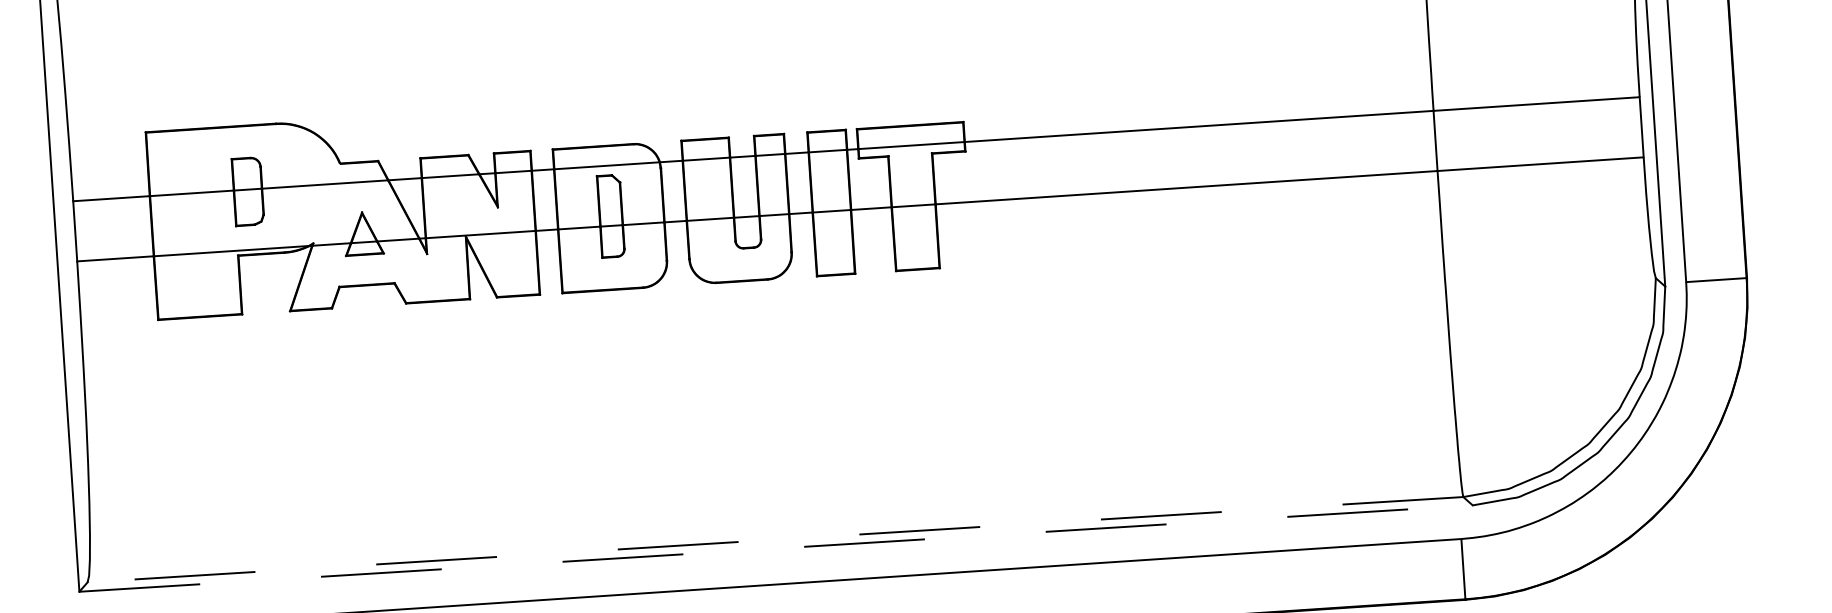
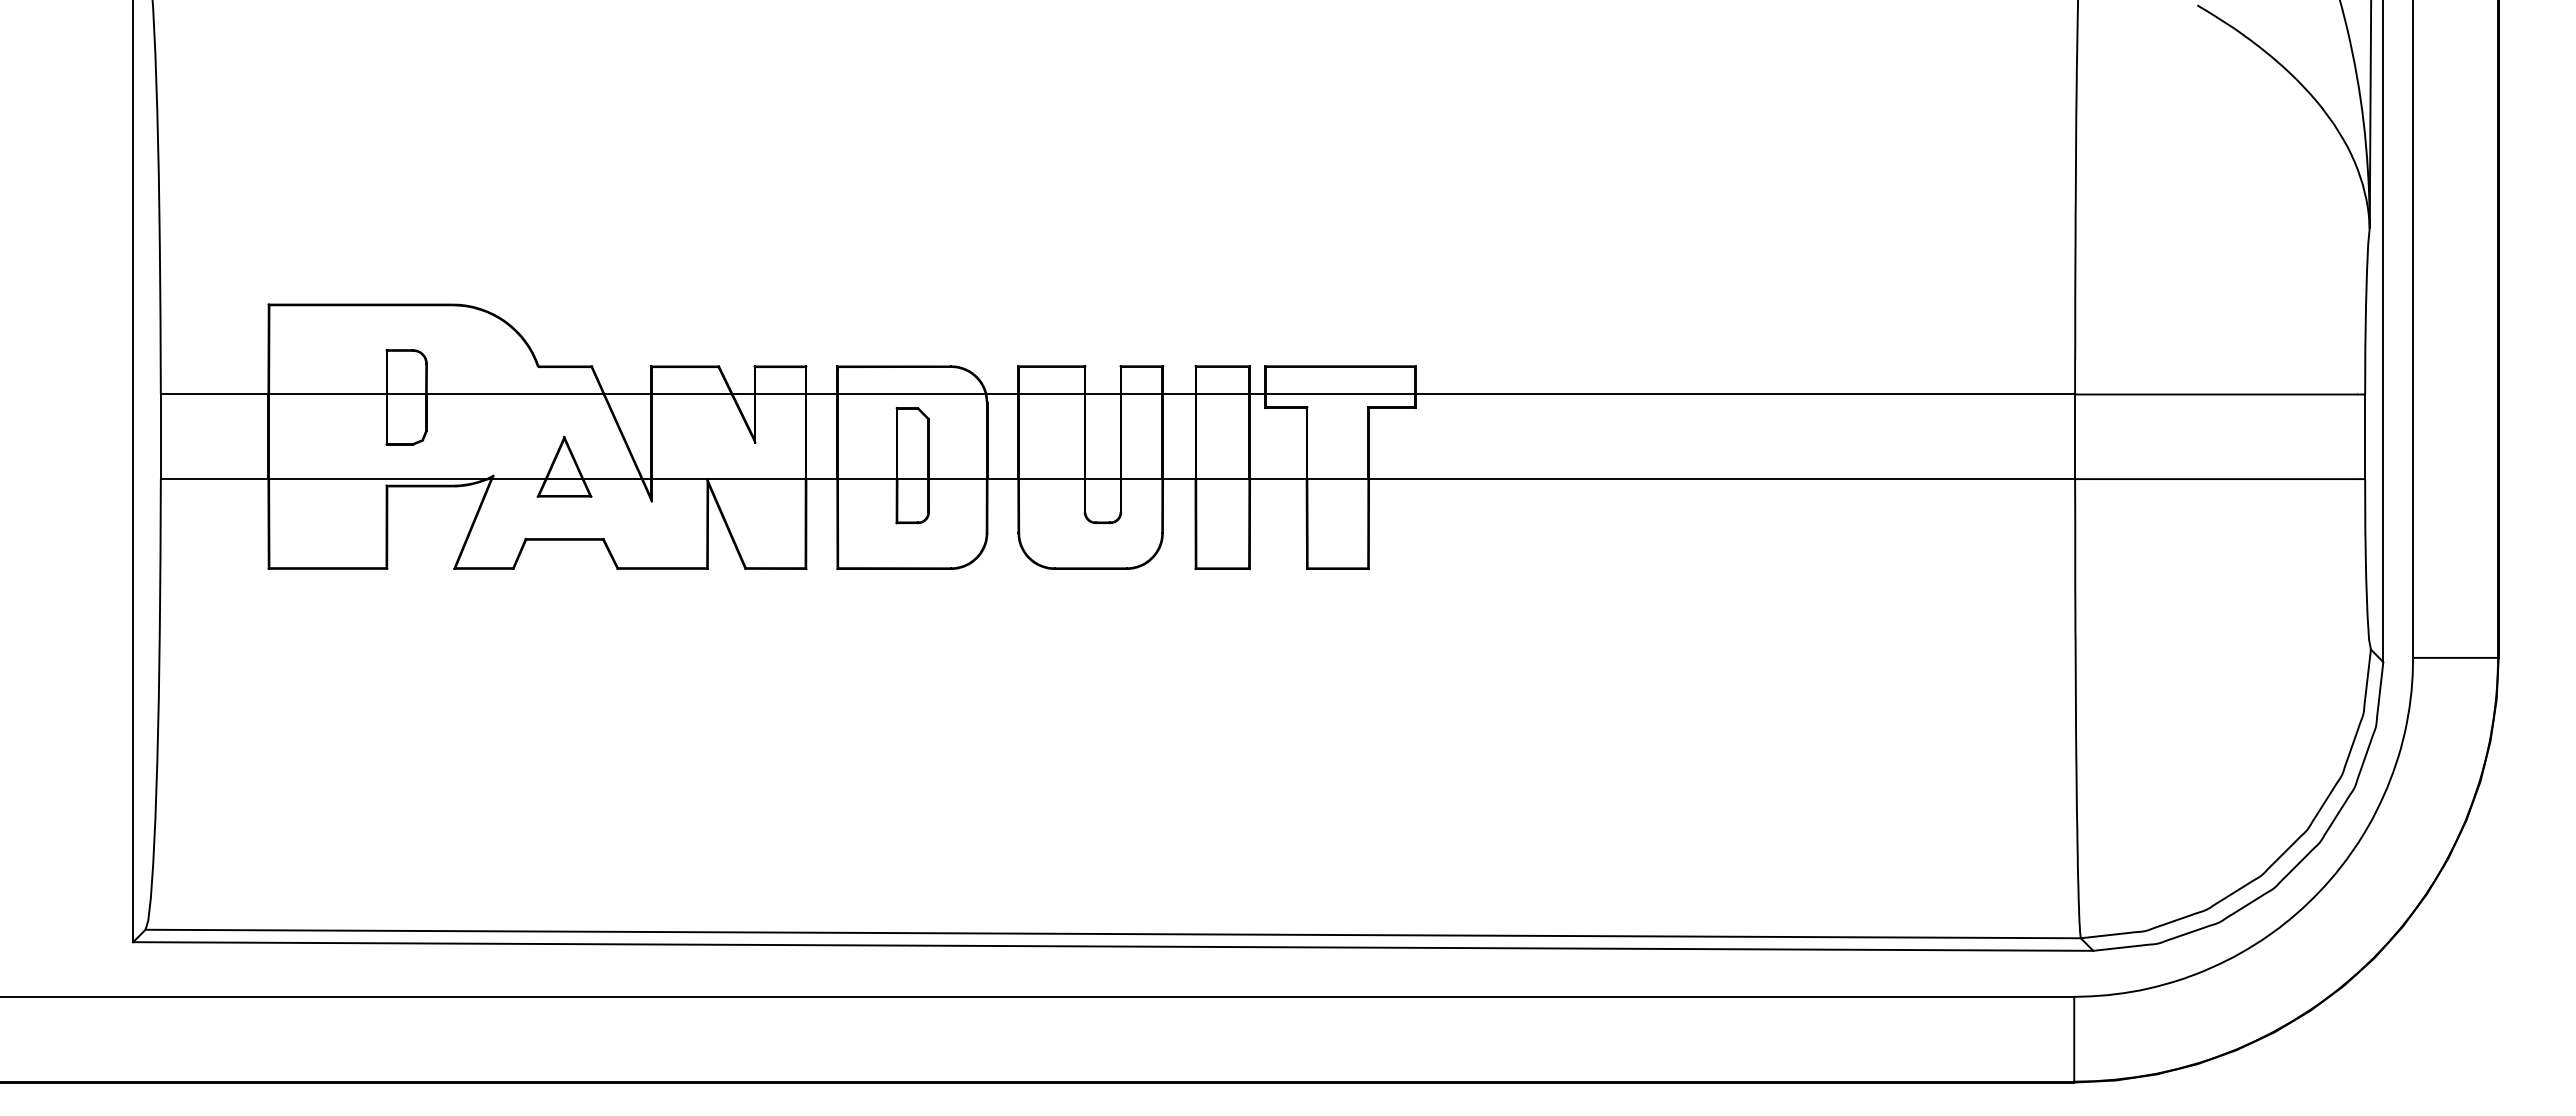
line: (775, 540) -> (1113, 934), dashed -> solid
line: (776, 548) -> (1113, 946), dashed -> solid

